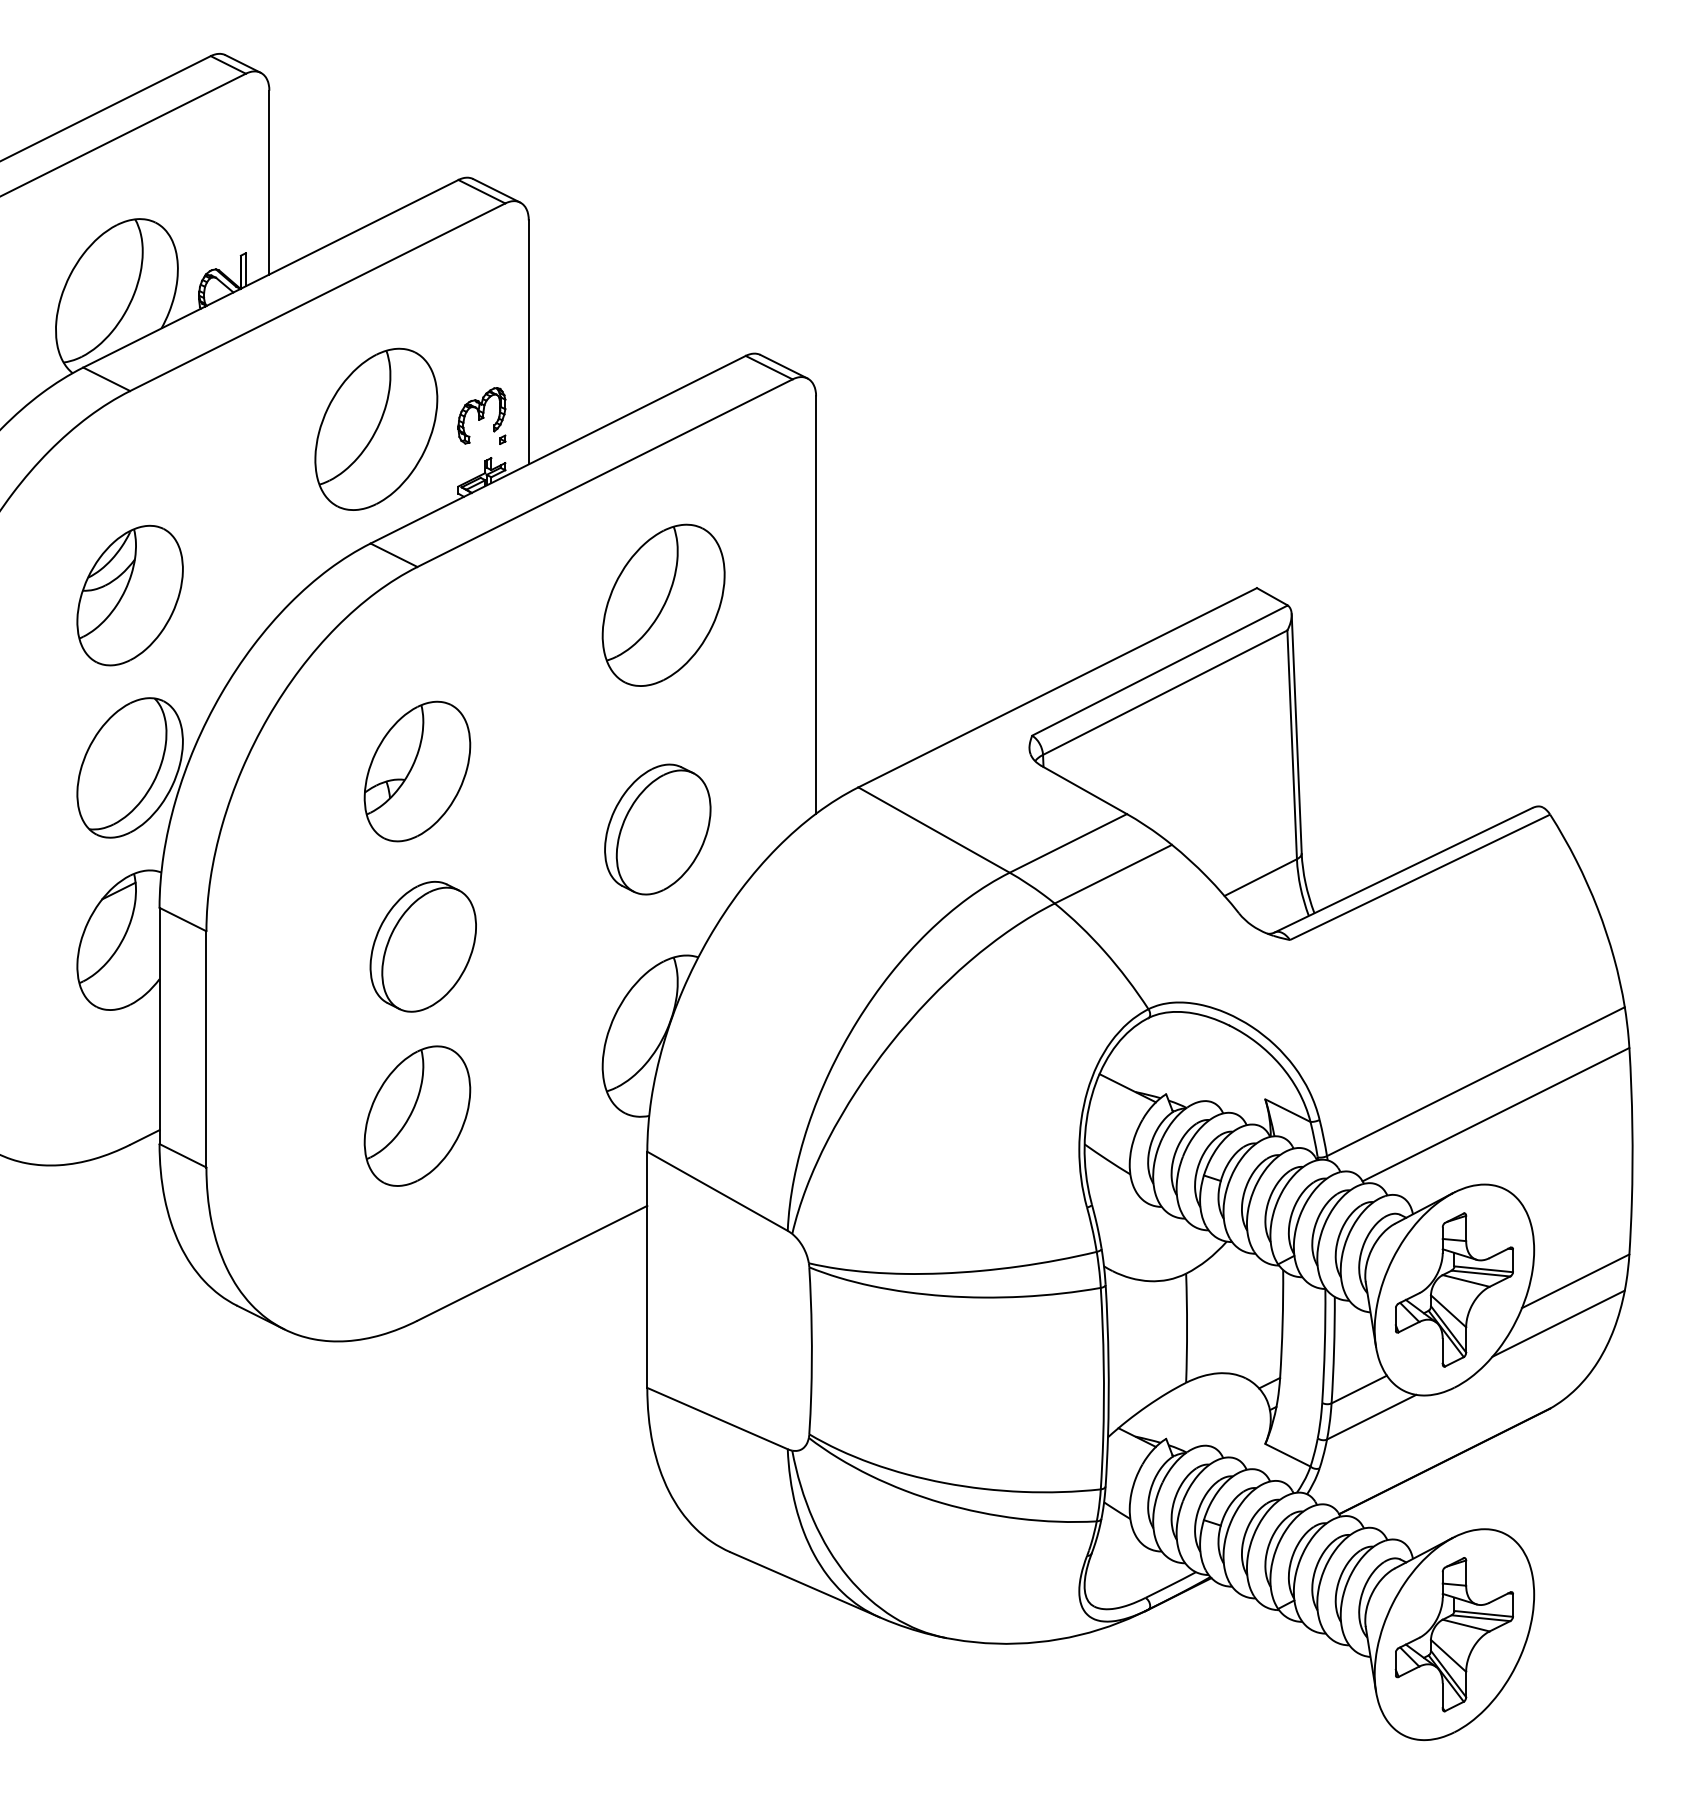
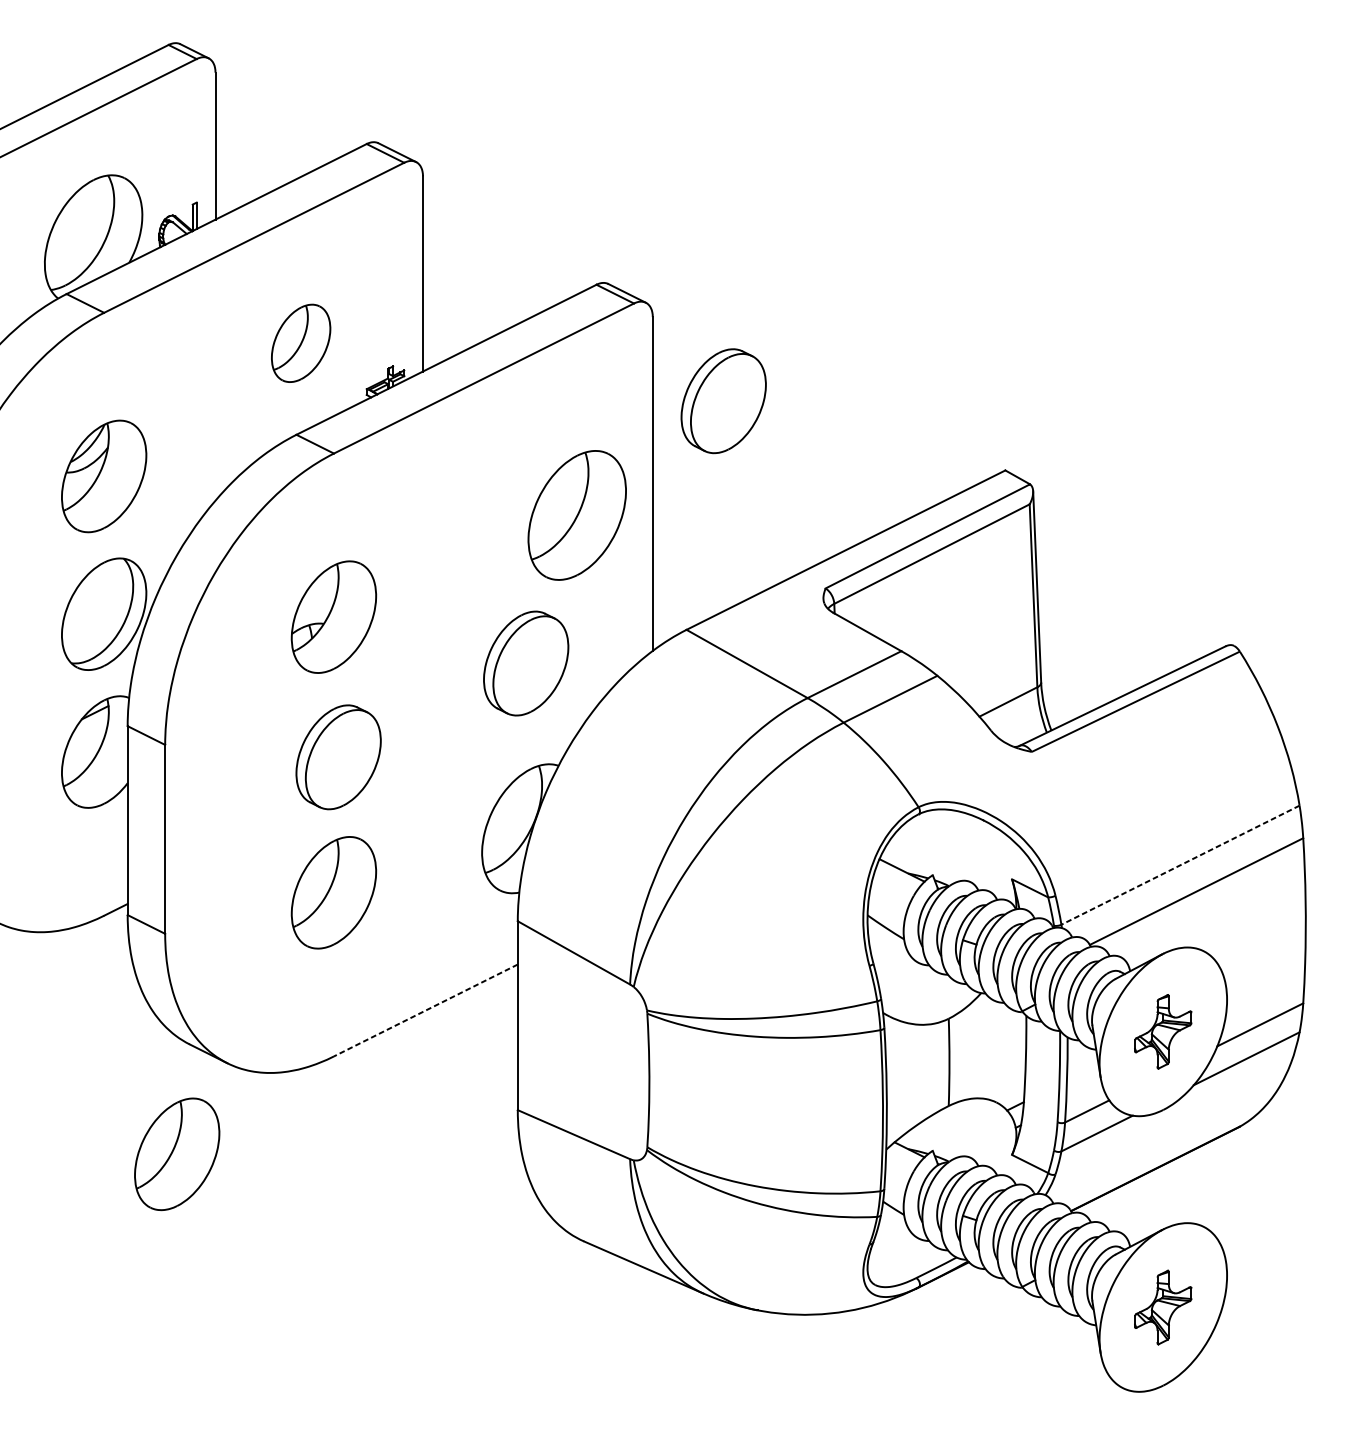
part: (481, 415) -> (385, 332), removed
part: (376, 428) -> (301, 342), size x0.6
part: (904, 501) -> (723, 401), added
part: (663, 604) -> (577, 514), moved
line: (1475, 1081) -> (1180, 865), solid -> dashed
line: (531, 1263) -> (425, 1010), solid -> dashed
part: (1453, 1289) -> (1162, 1031), size x0.6
part: (221, 1442) -> (177, 1153), added
part: (1453, 1634) -> (1162, 1307), size x0.6

